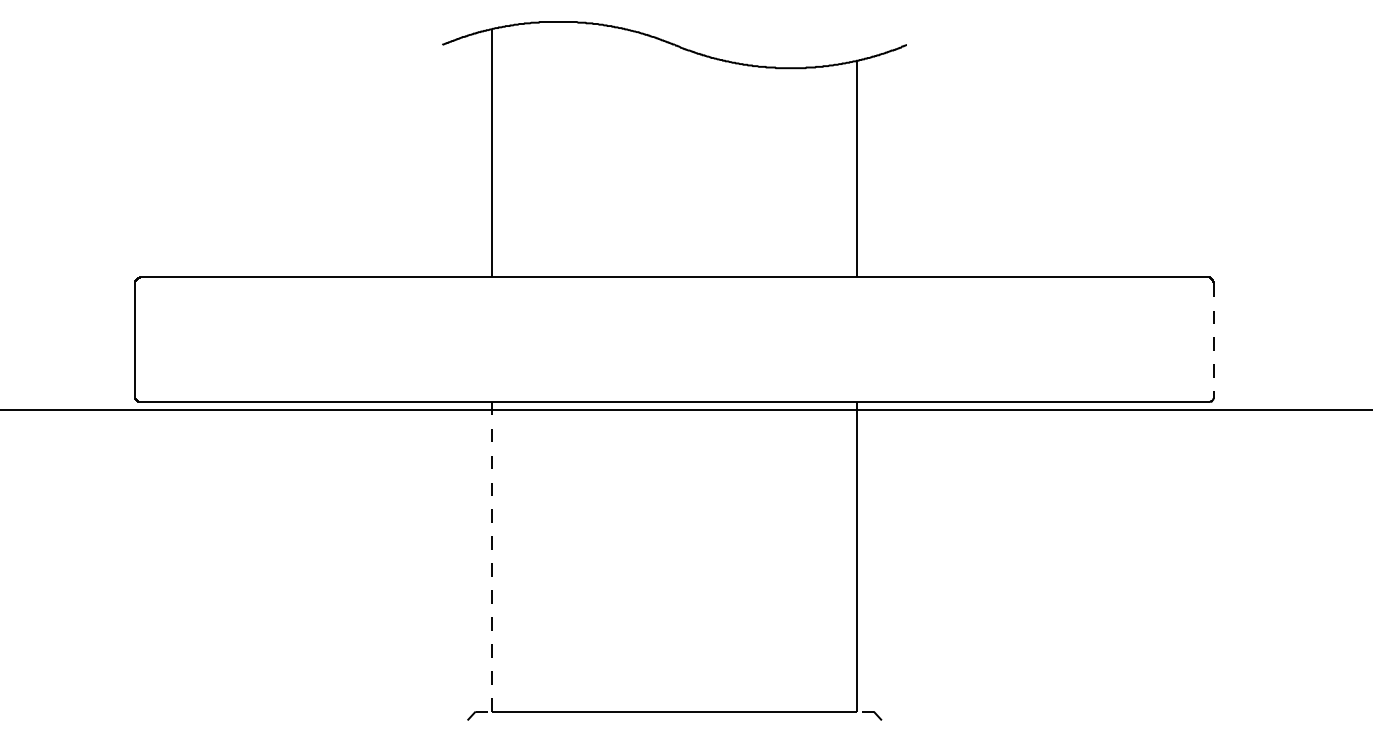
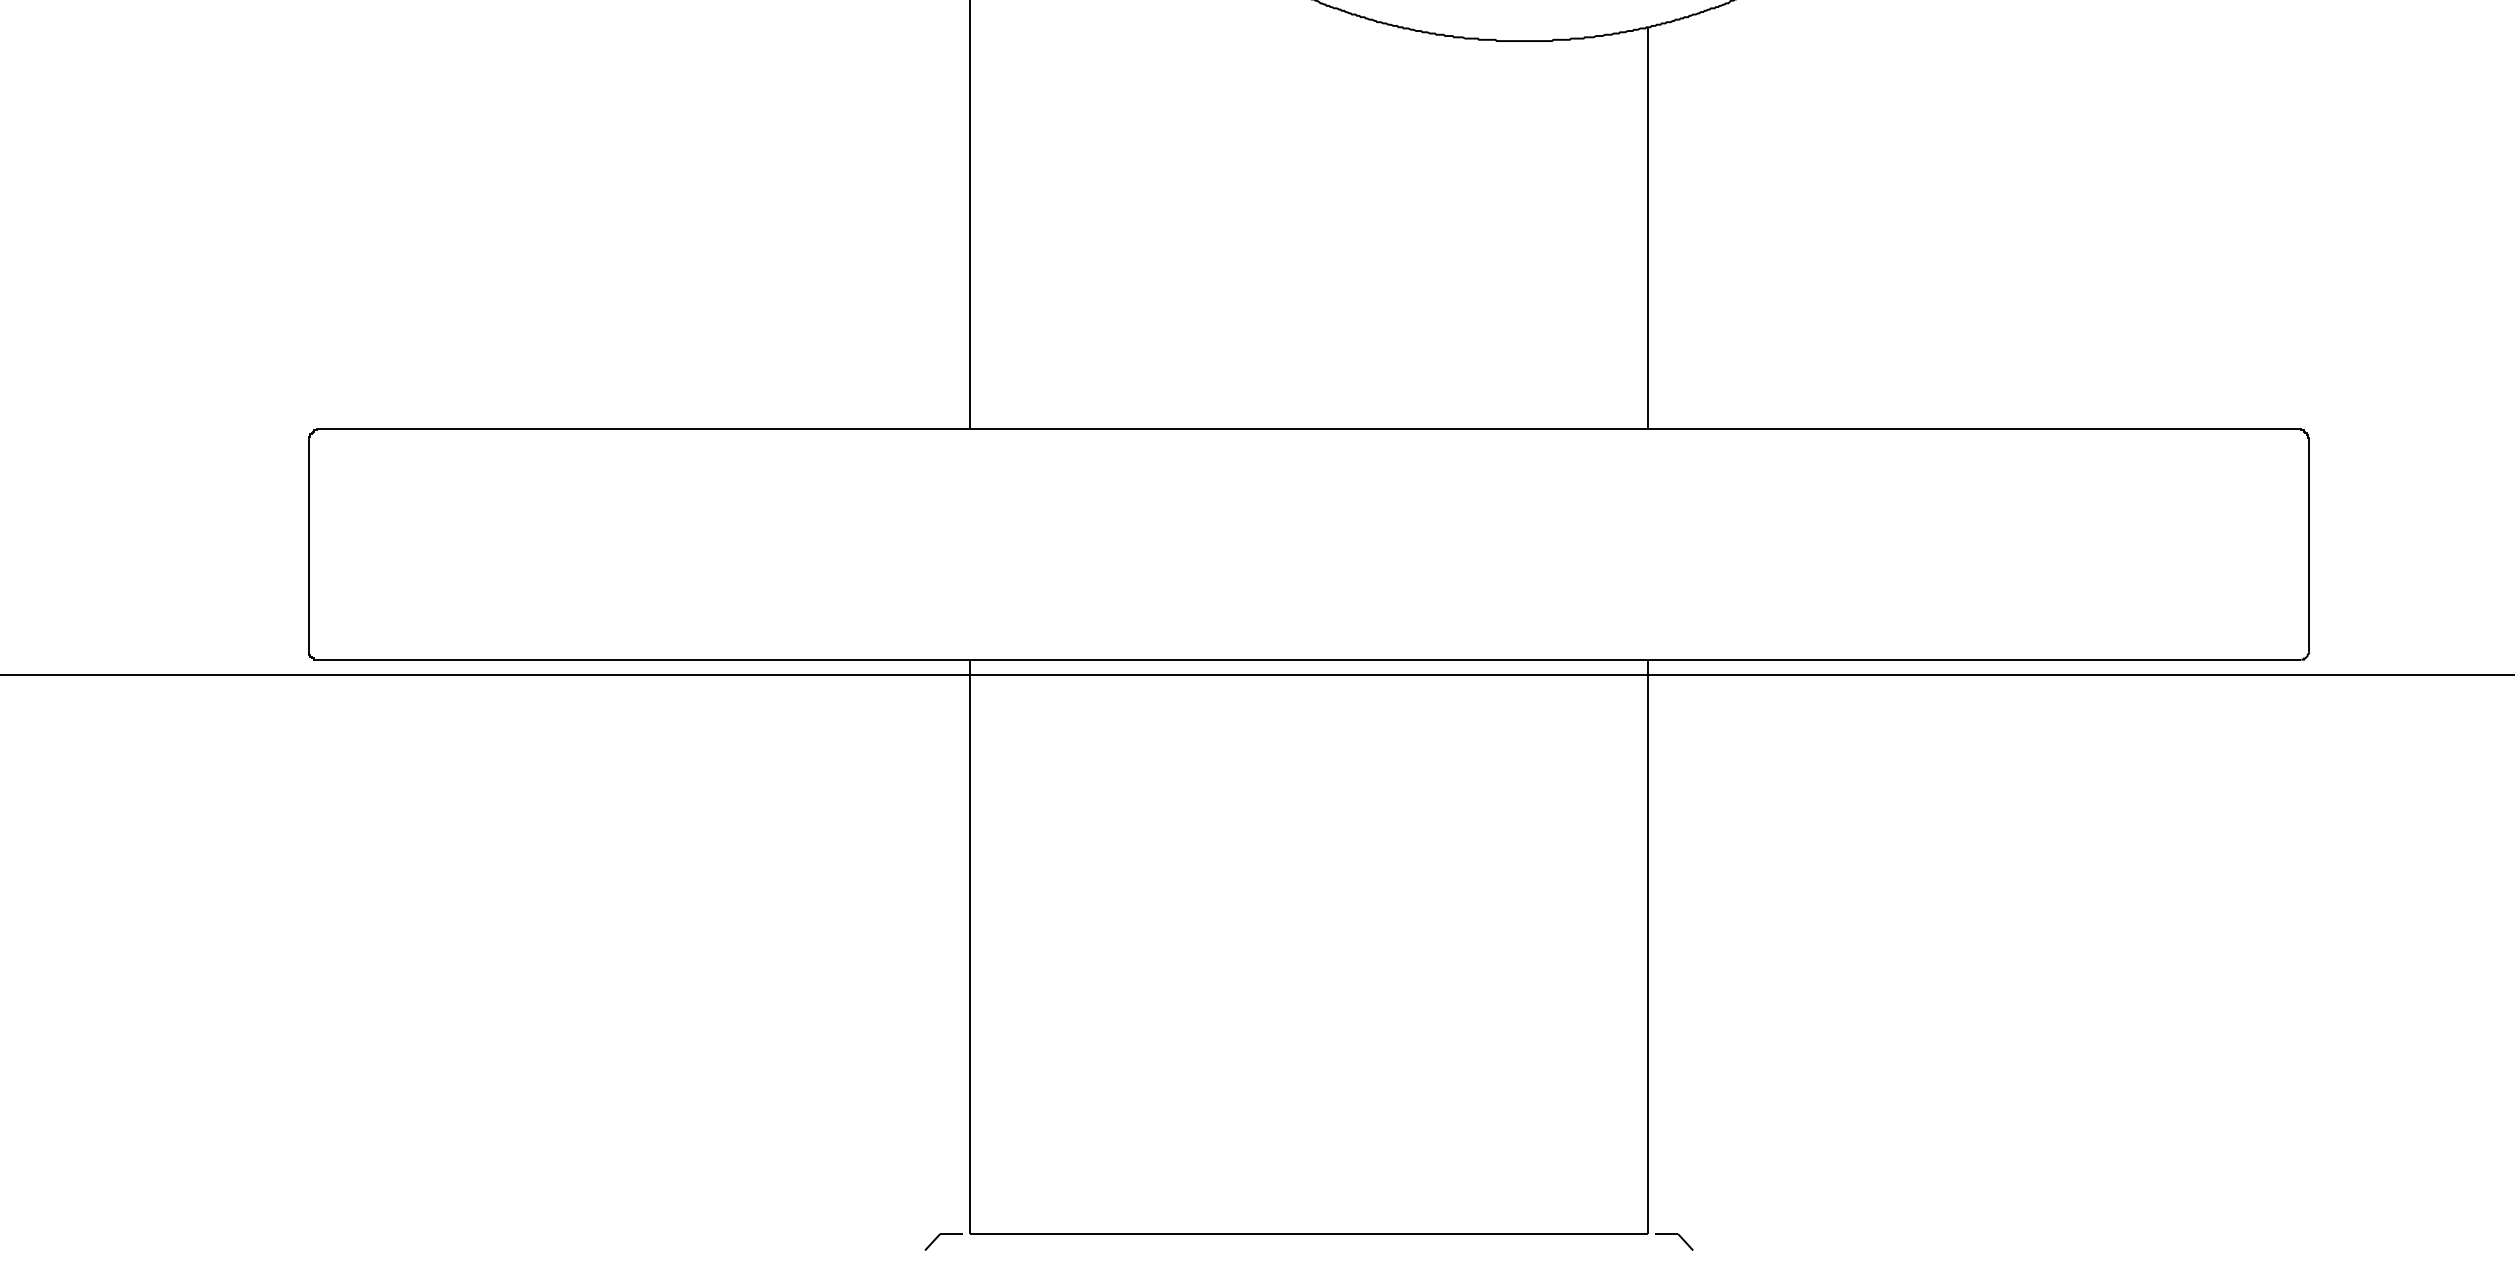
line: (1213, 341) -> (2308, 547), dashed -> solid
line: (491, 556) -> (969, 946), dashed -> solid

